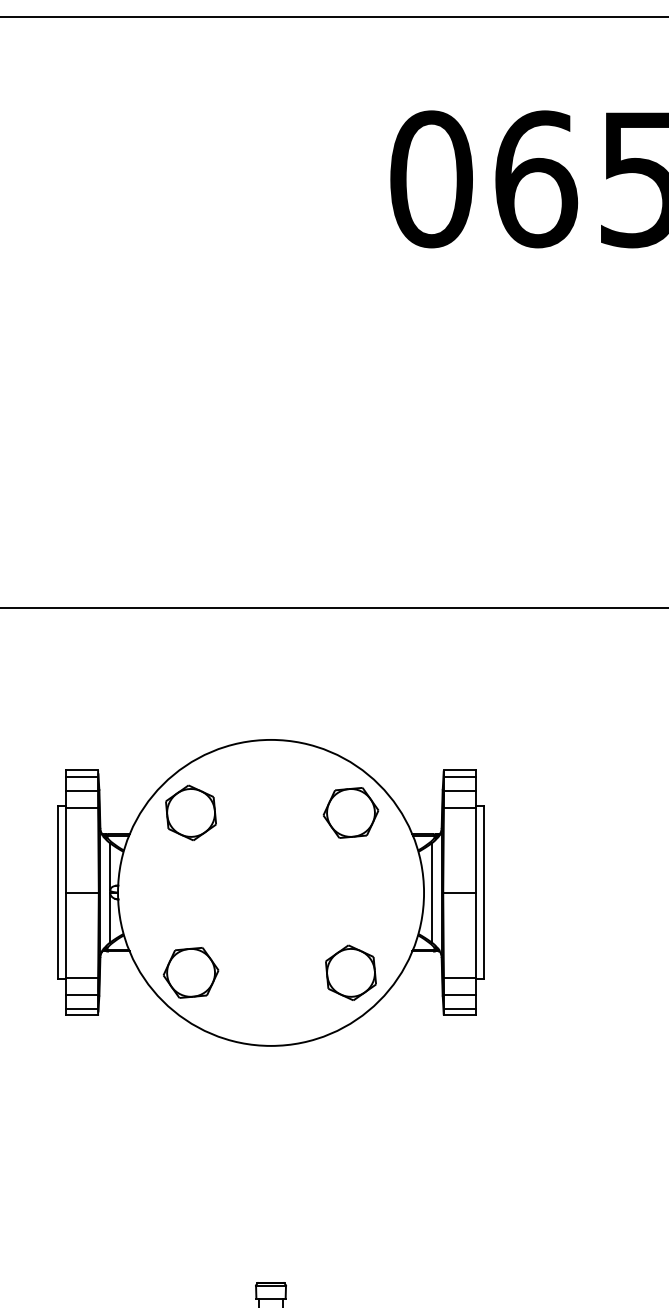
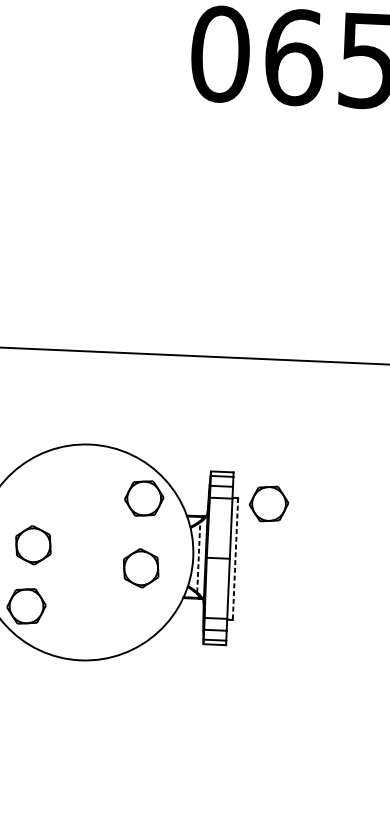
part: (190, 812) -> (33, 544), moved
part: (527, 812) -> (268, 503), added
line: (431, 892) -> (198, 557), solid -> dashed
line: (483, 893) -> (235, 559), solid -> dashed
part: (350, 972) -> (140, 568), moved

